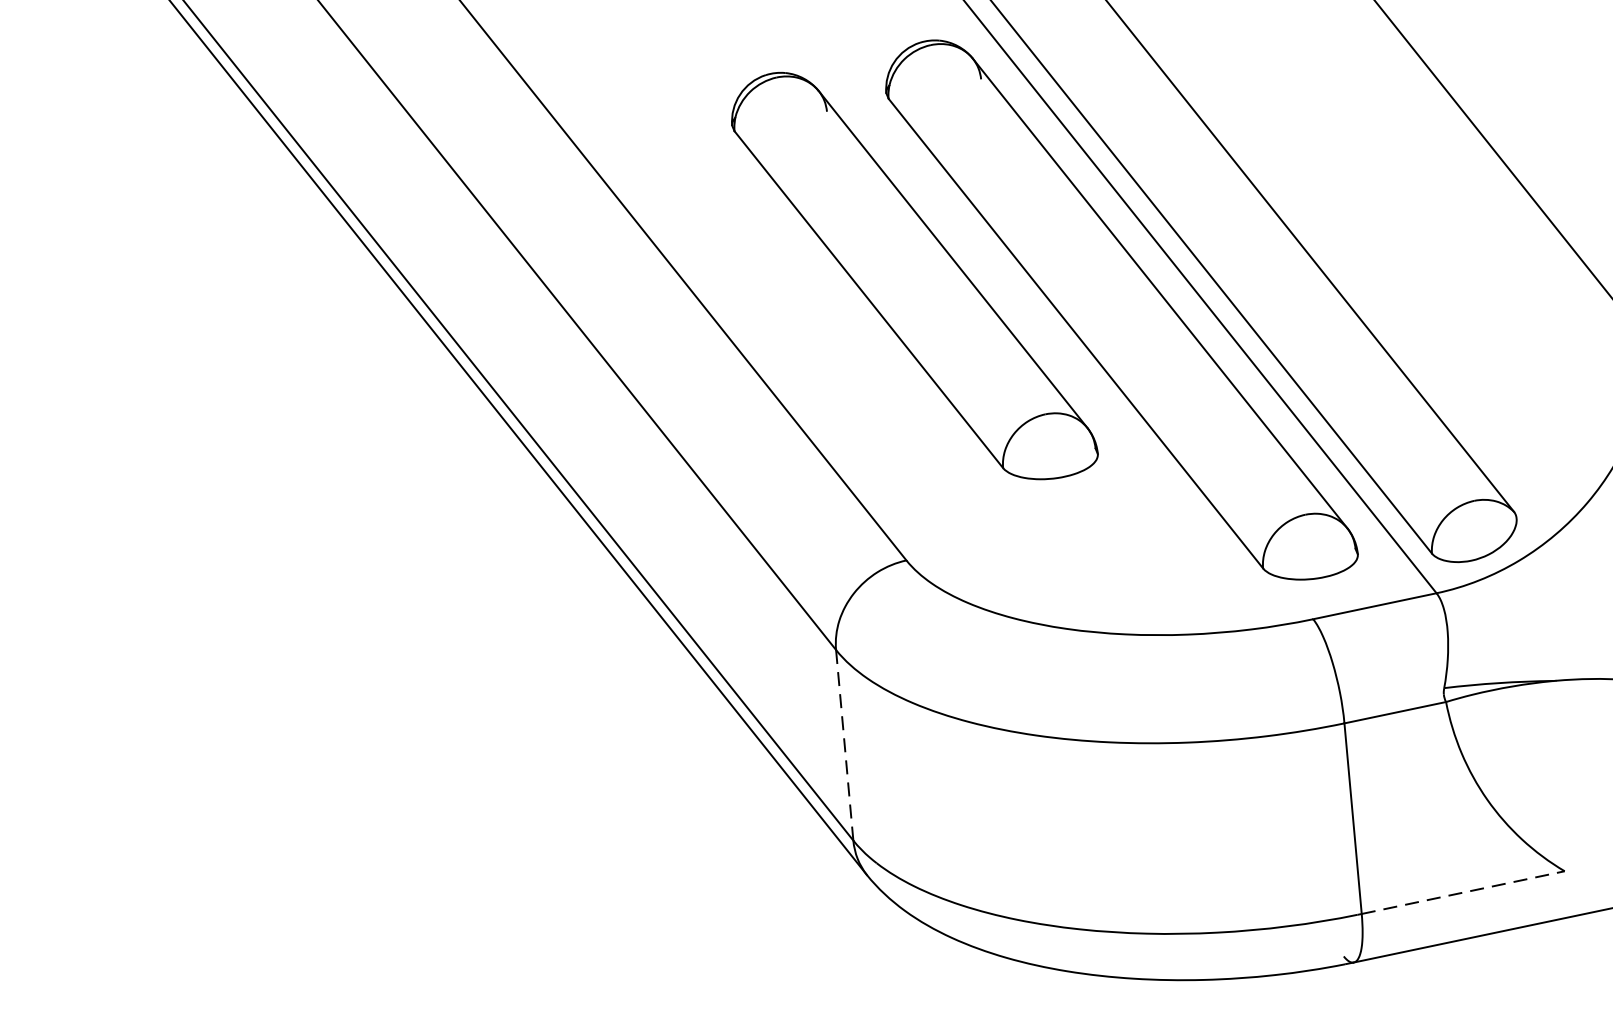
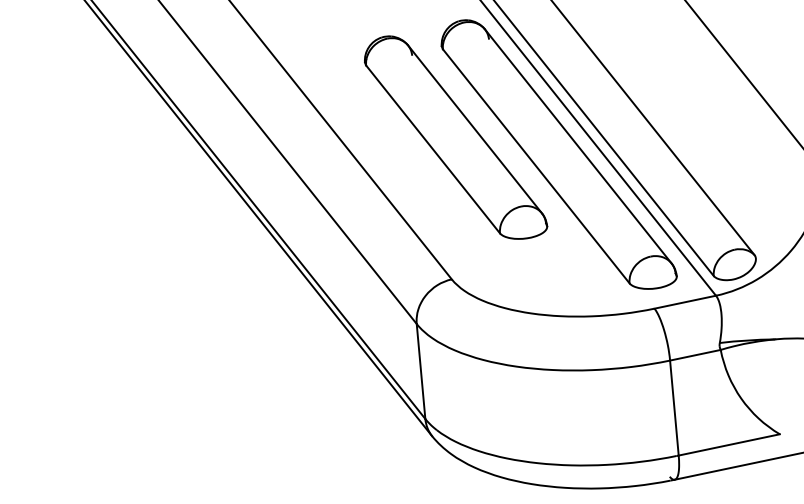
line: (845, 745) -> (421, 371), dashed -> solid
line: (1463, 891) -> (729, 444), dashed -> solid

